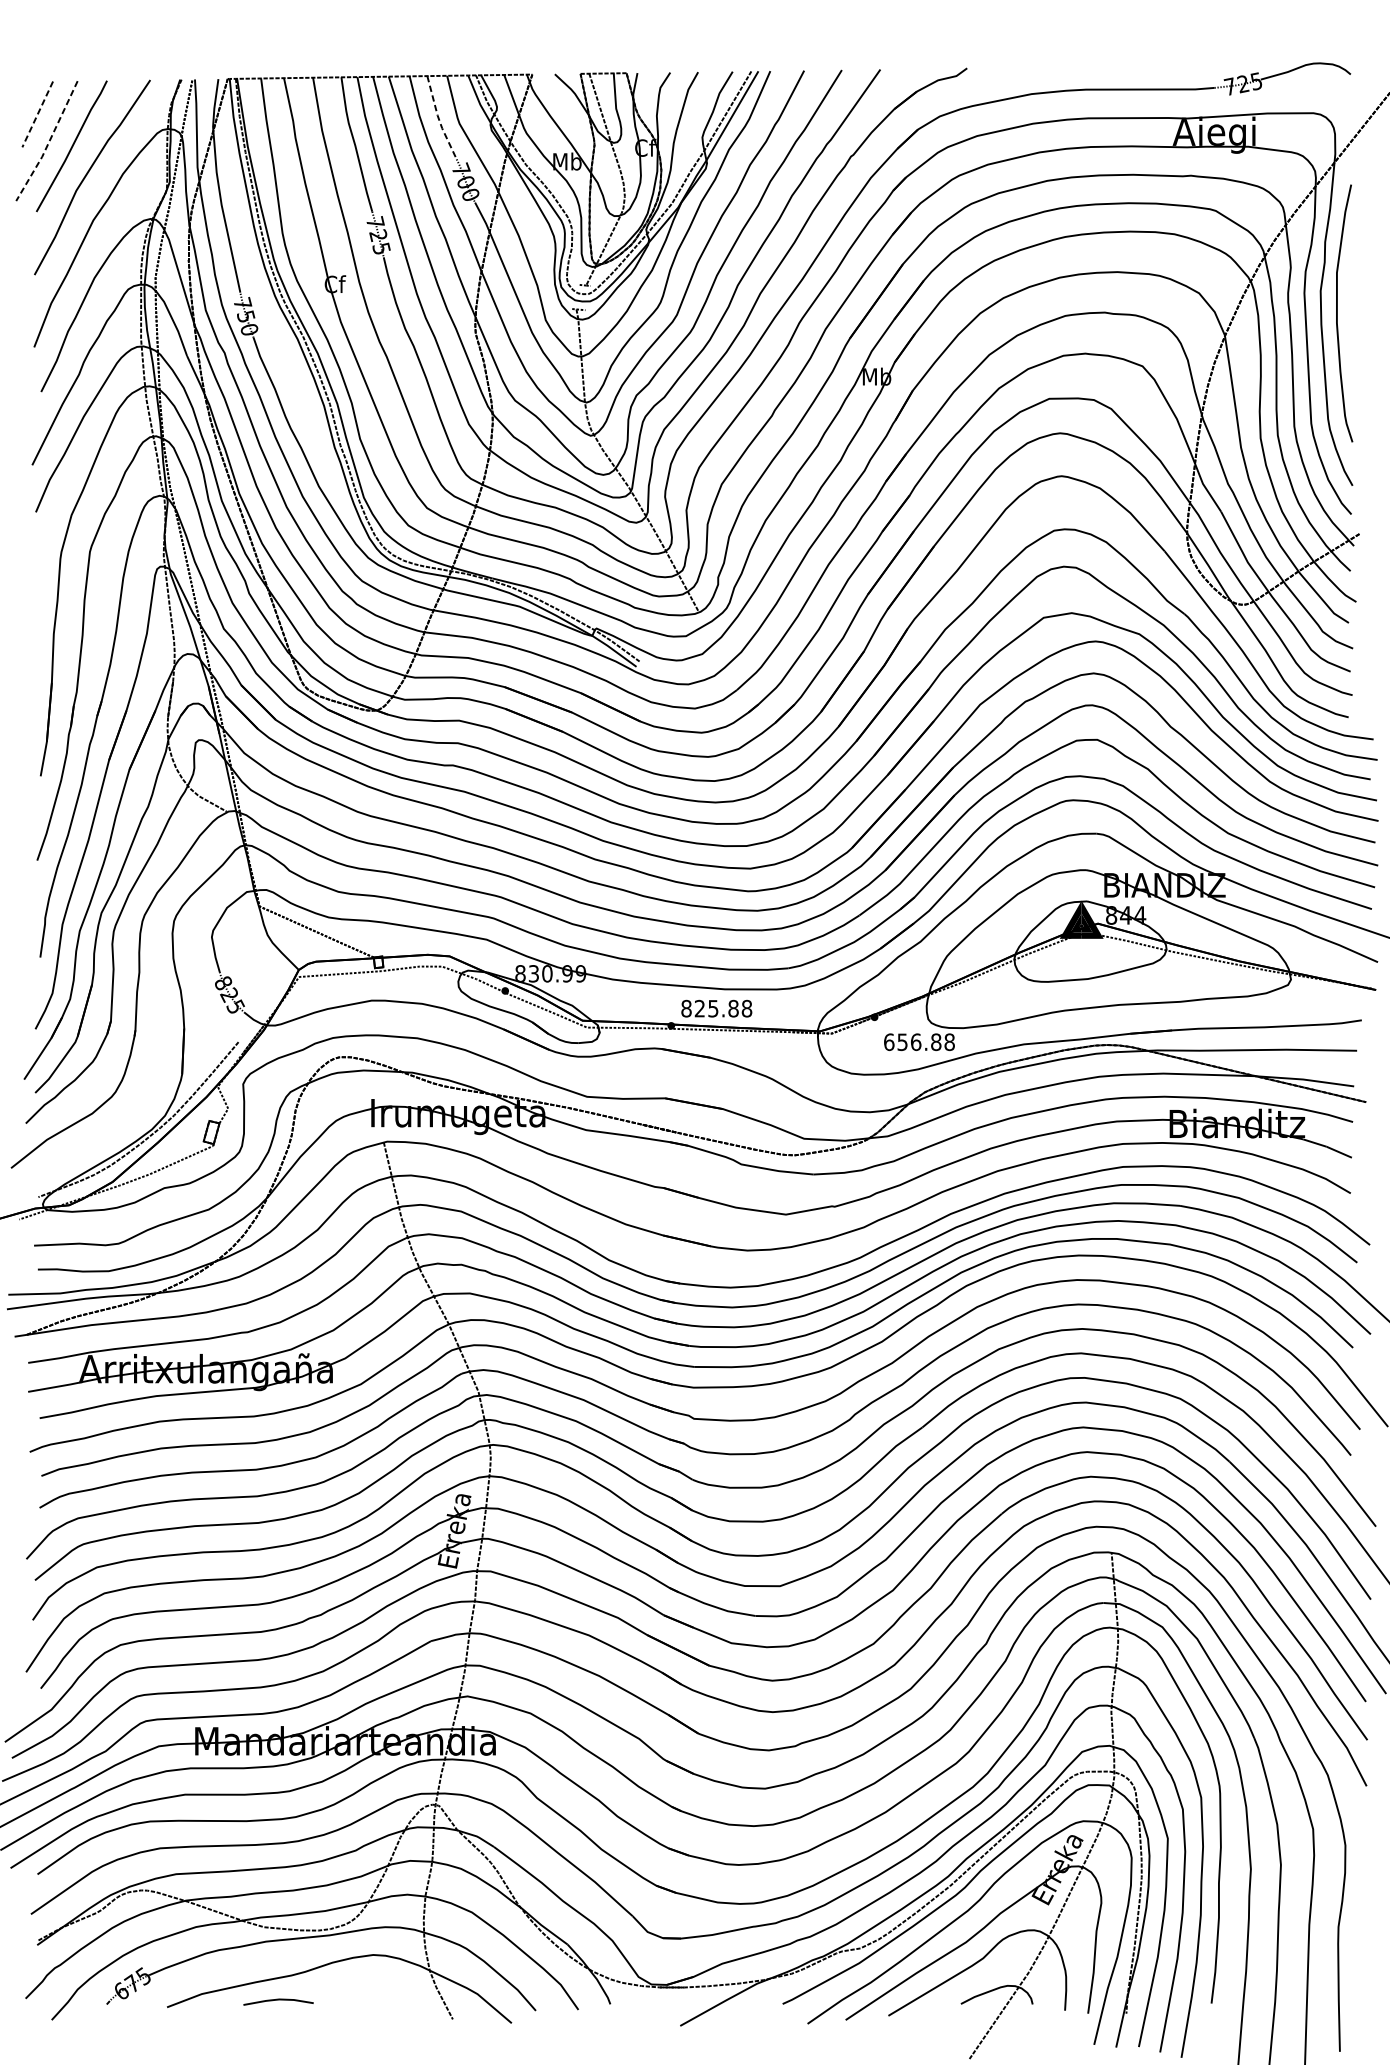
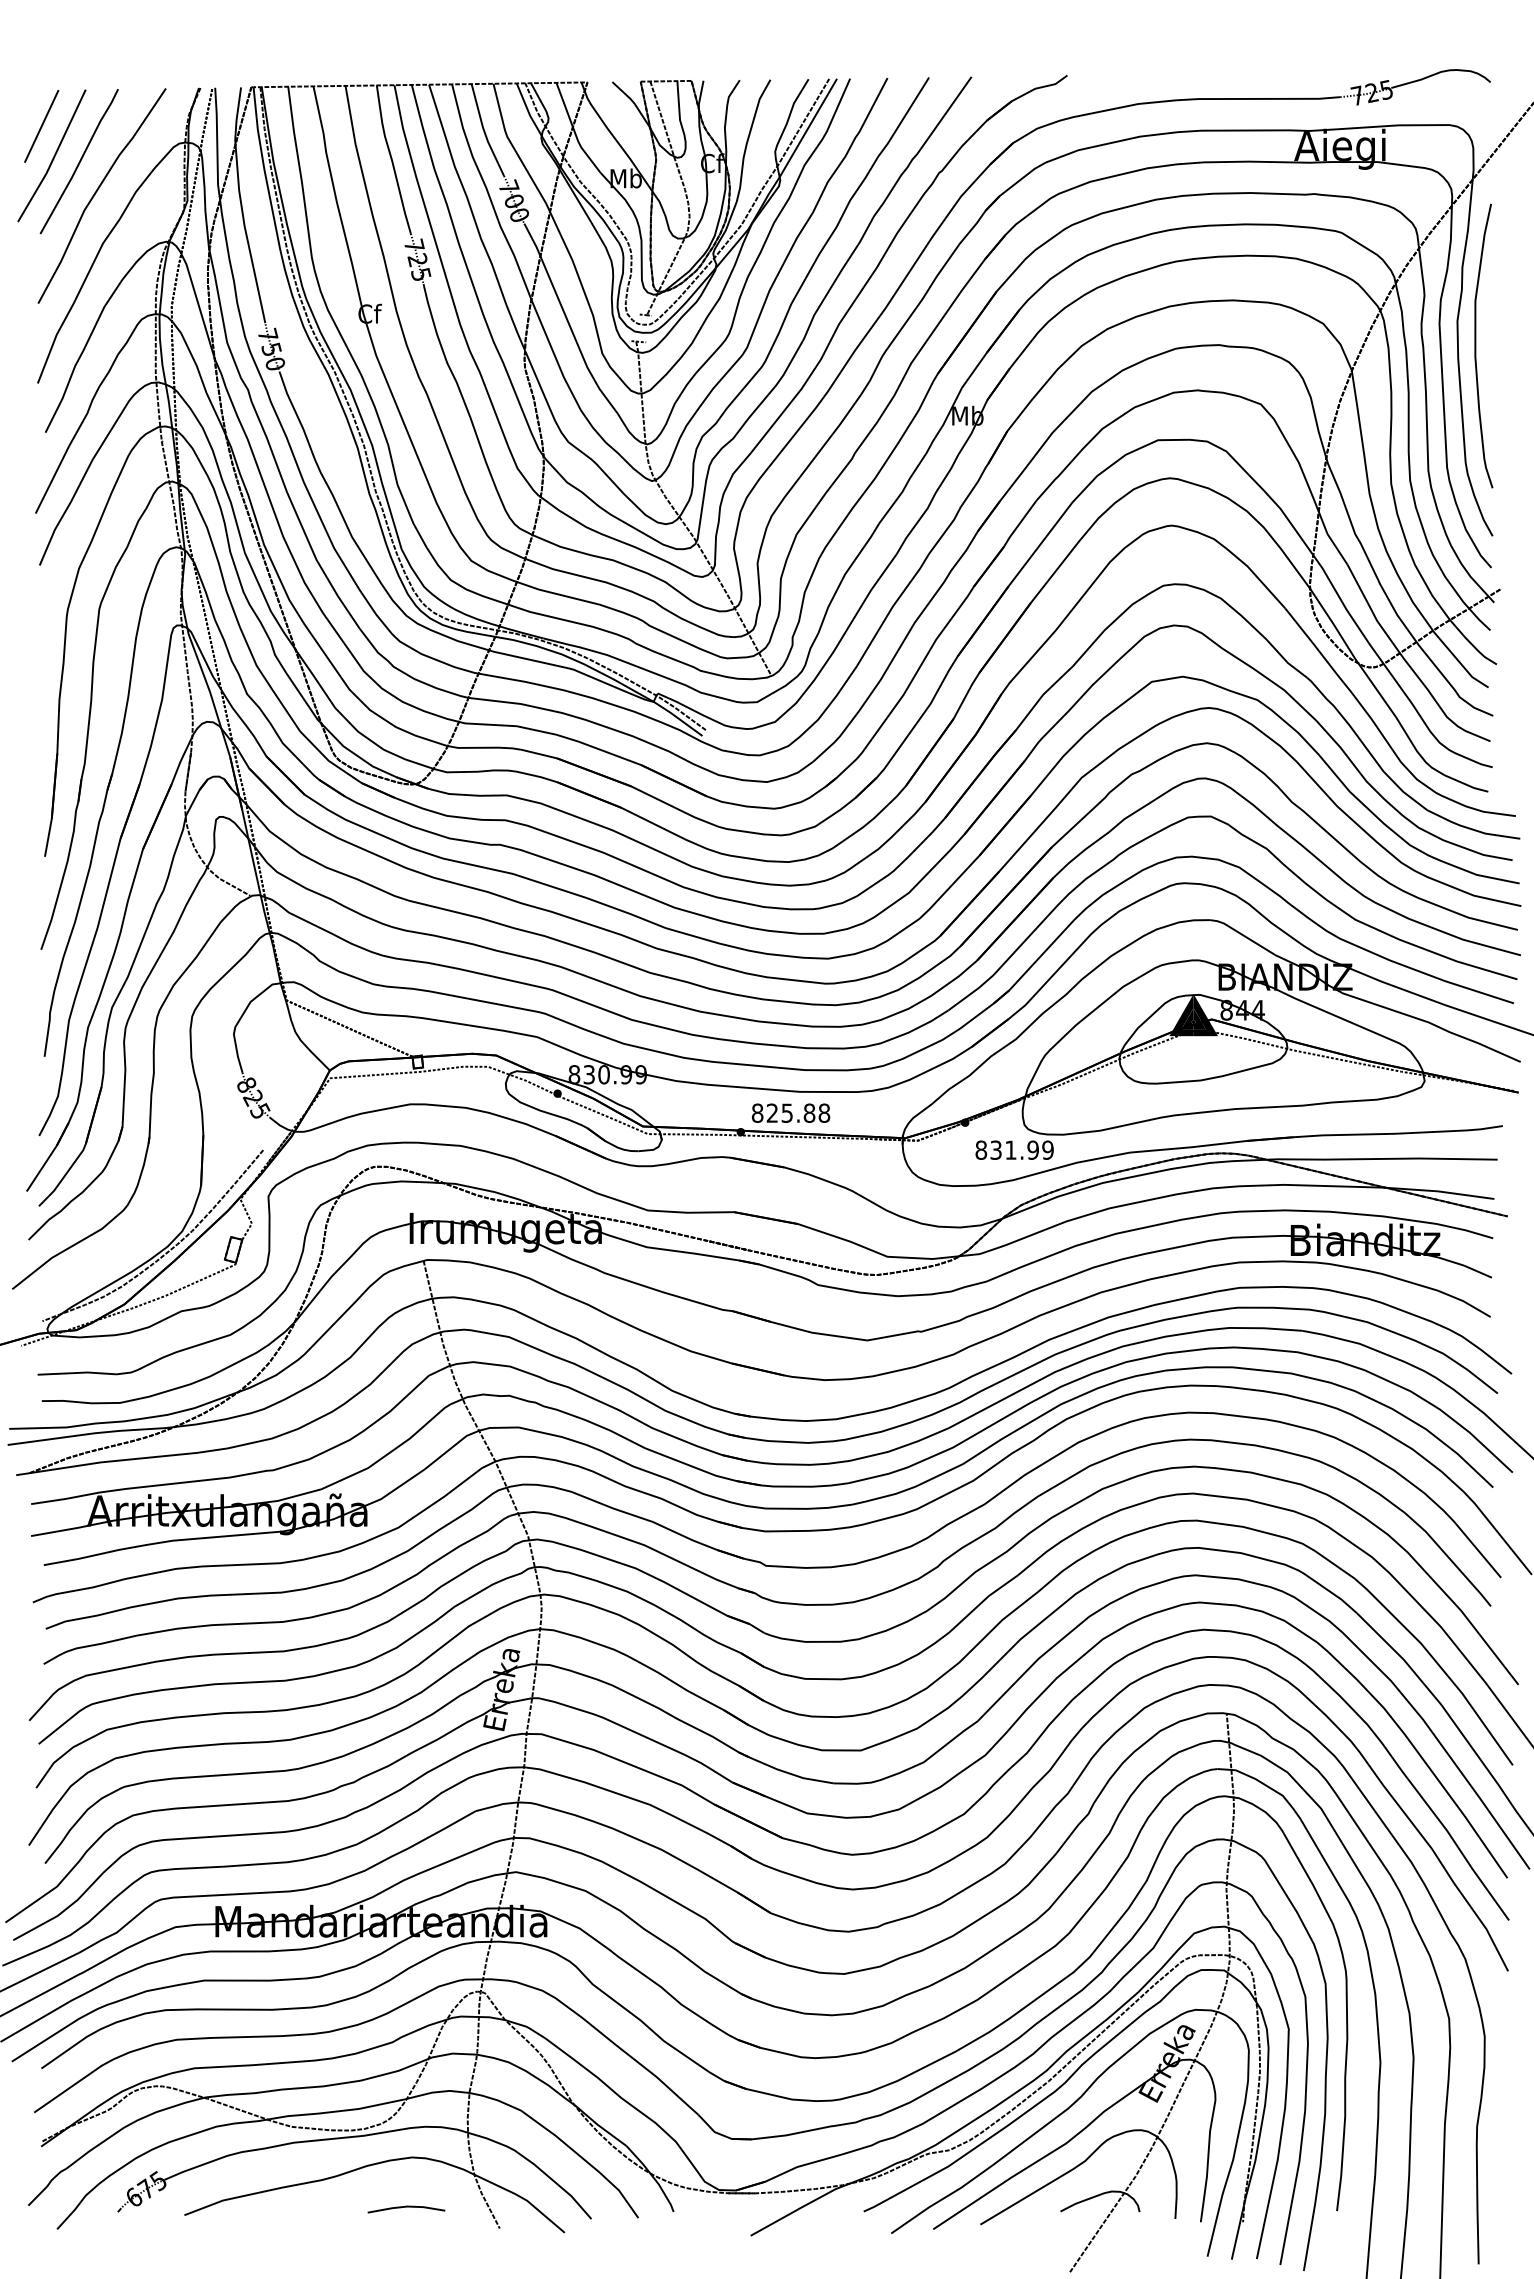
line: (37, 114) -> (41, 126), dashed -> solid
line: (438, 119) -> (484, 132), dashed -> solid
line: (48, 143) -> (53, 158), dashed -> solid
text: (919, 1041) -> (1014, 1149), 656.88 -> 831.99
line: (278, 2000) -> (406, 2207), moved

